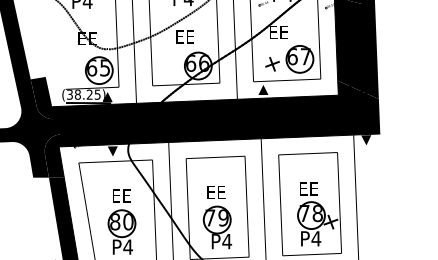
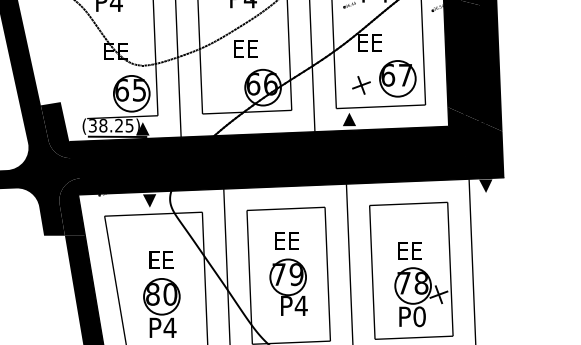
part: (217, 217) -> (288, 273), moved
text: (316, 238) -> (419, 316), P4 -> P0

